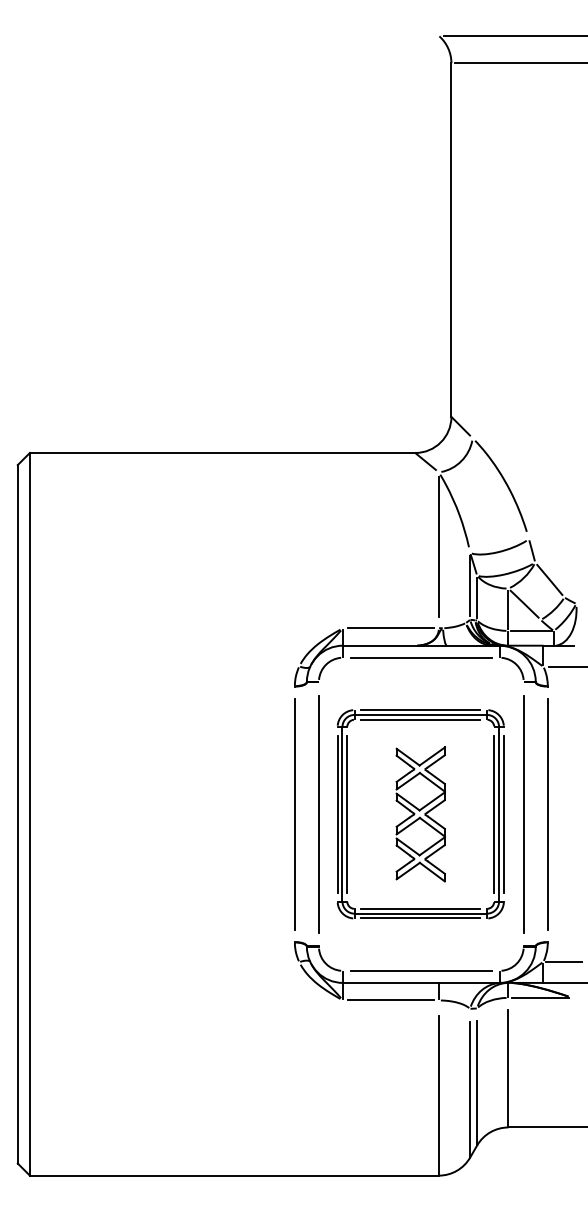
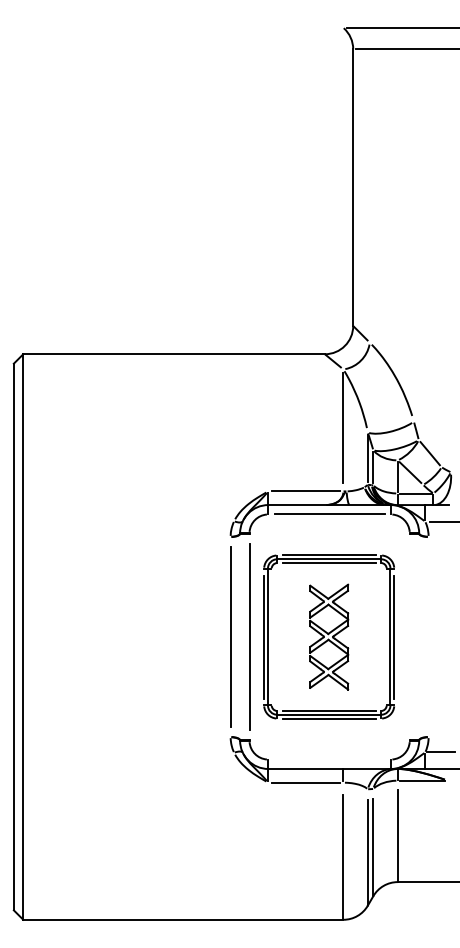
line: (347, 813) -> (271, 636), removed
line: (494, 813) -> (386, 636), removed
line: (523, 814) -> (409, 637), removed
line: (547, 814) -> (428, 637), removed
line: (420, 970) -> (328, 759), removed

